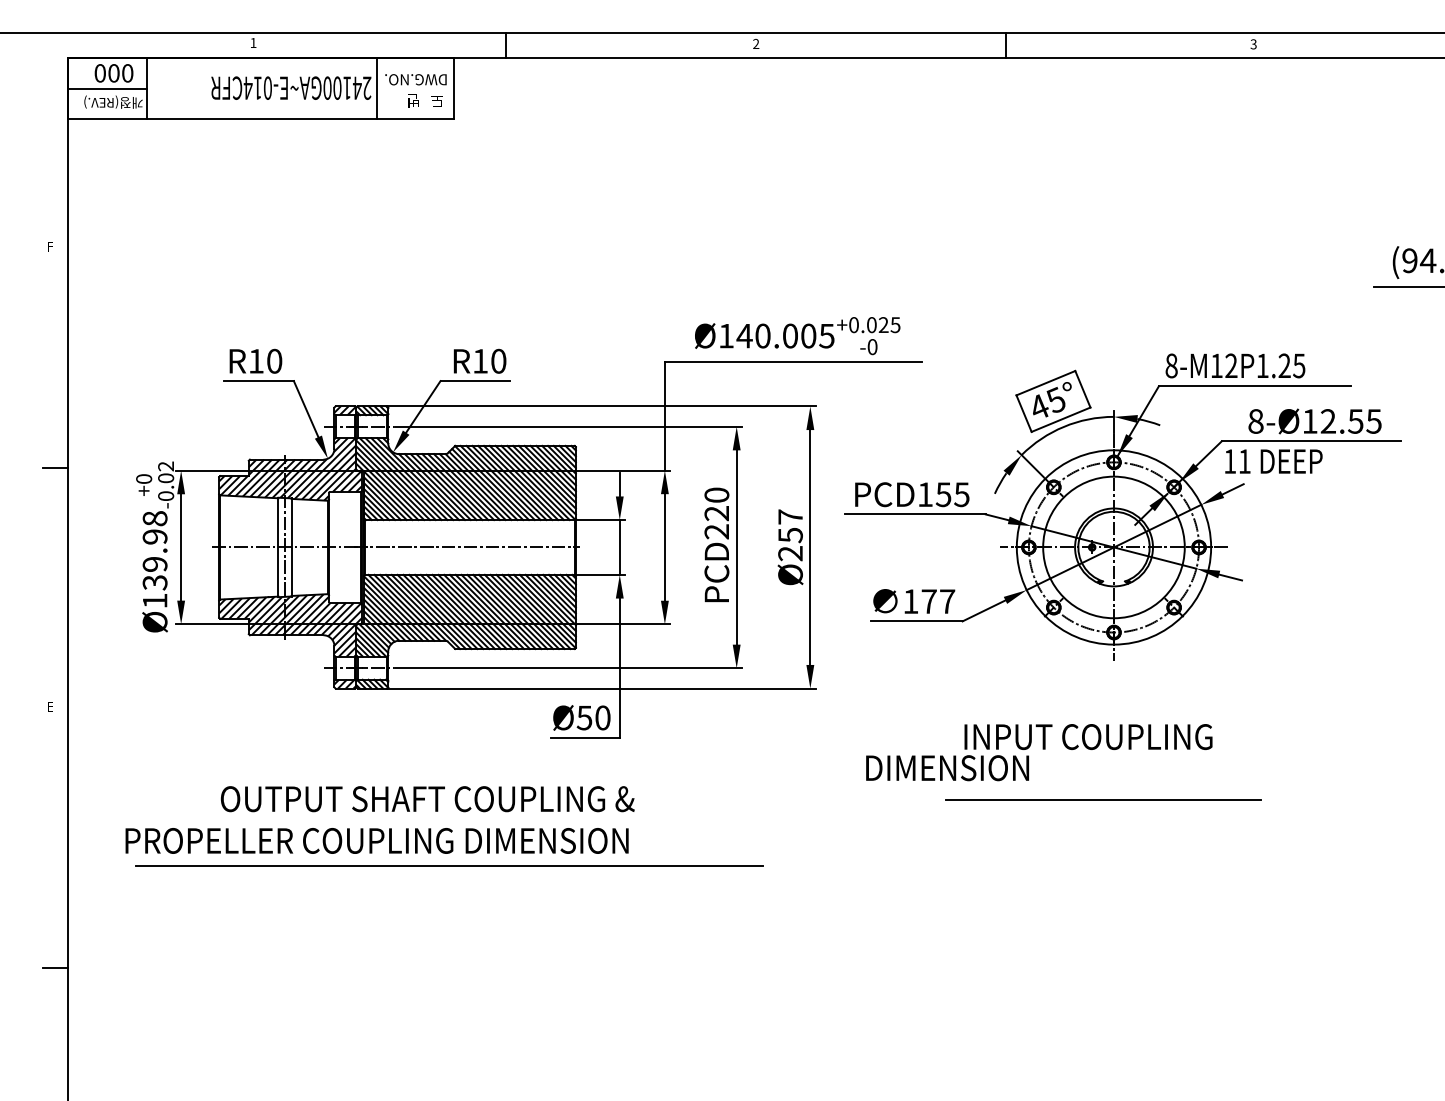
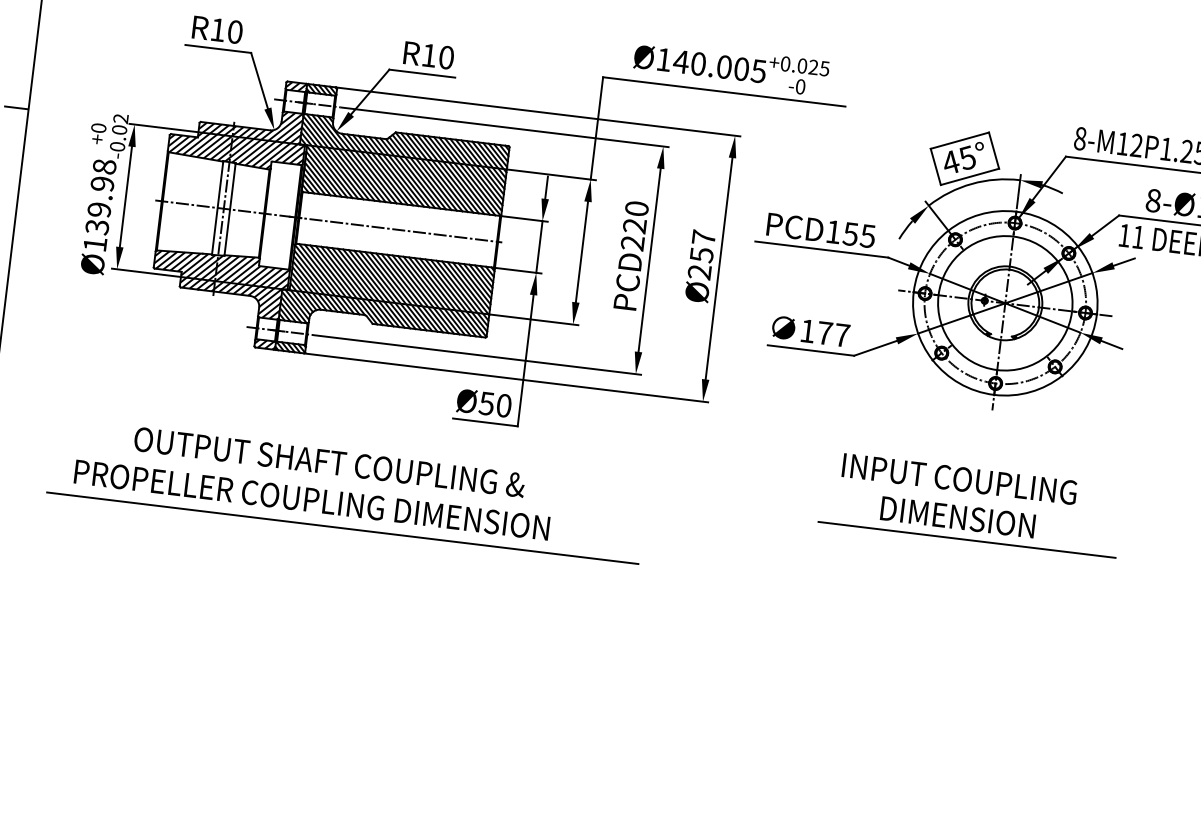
text: (947, 768) -> (957, 517), moved
text: (376, 840) -> (311, 499), moved

